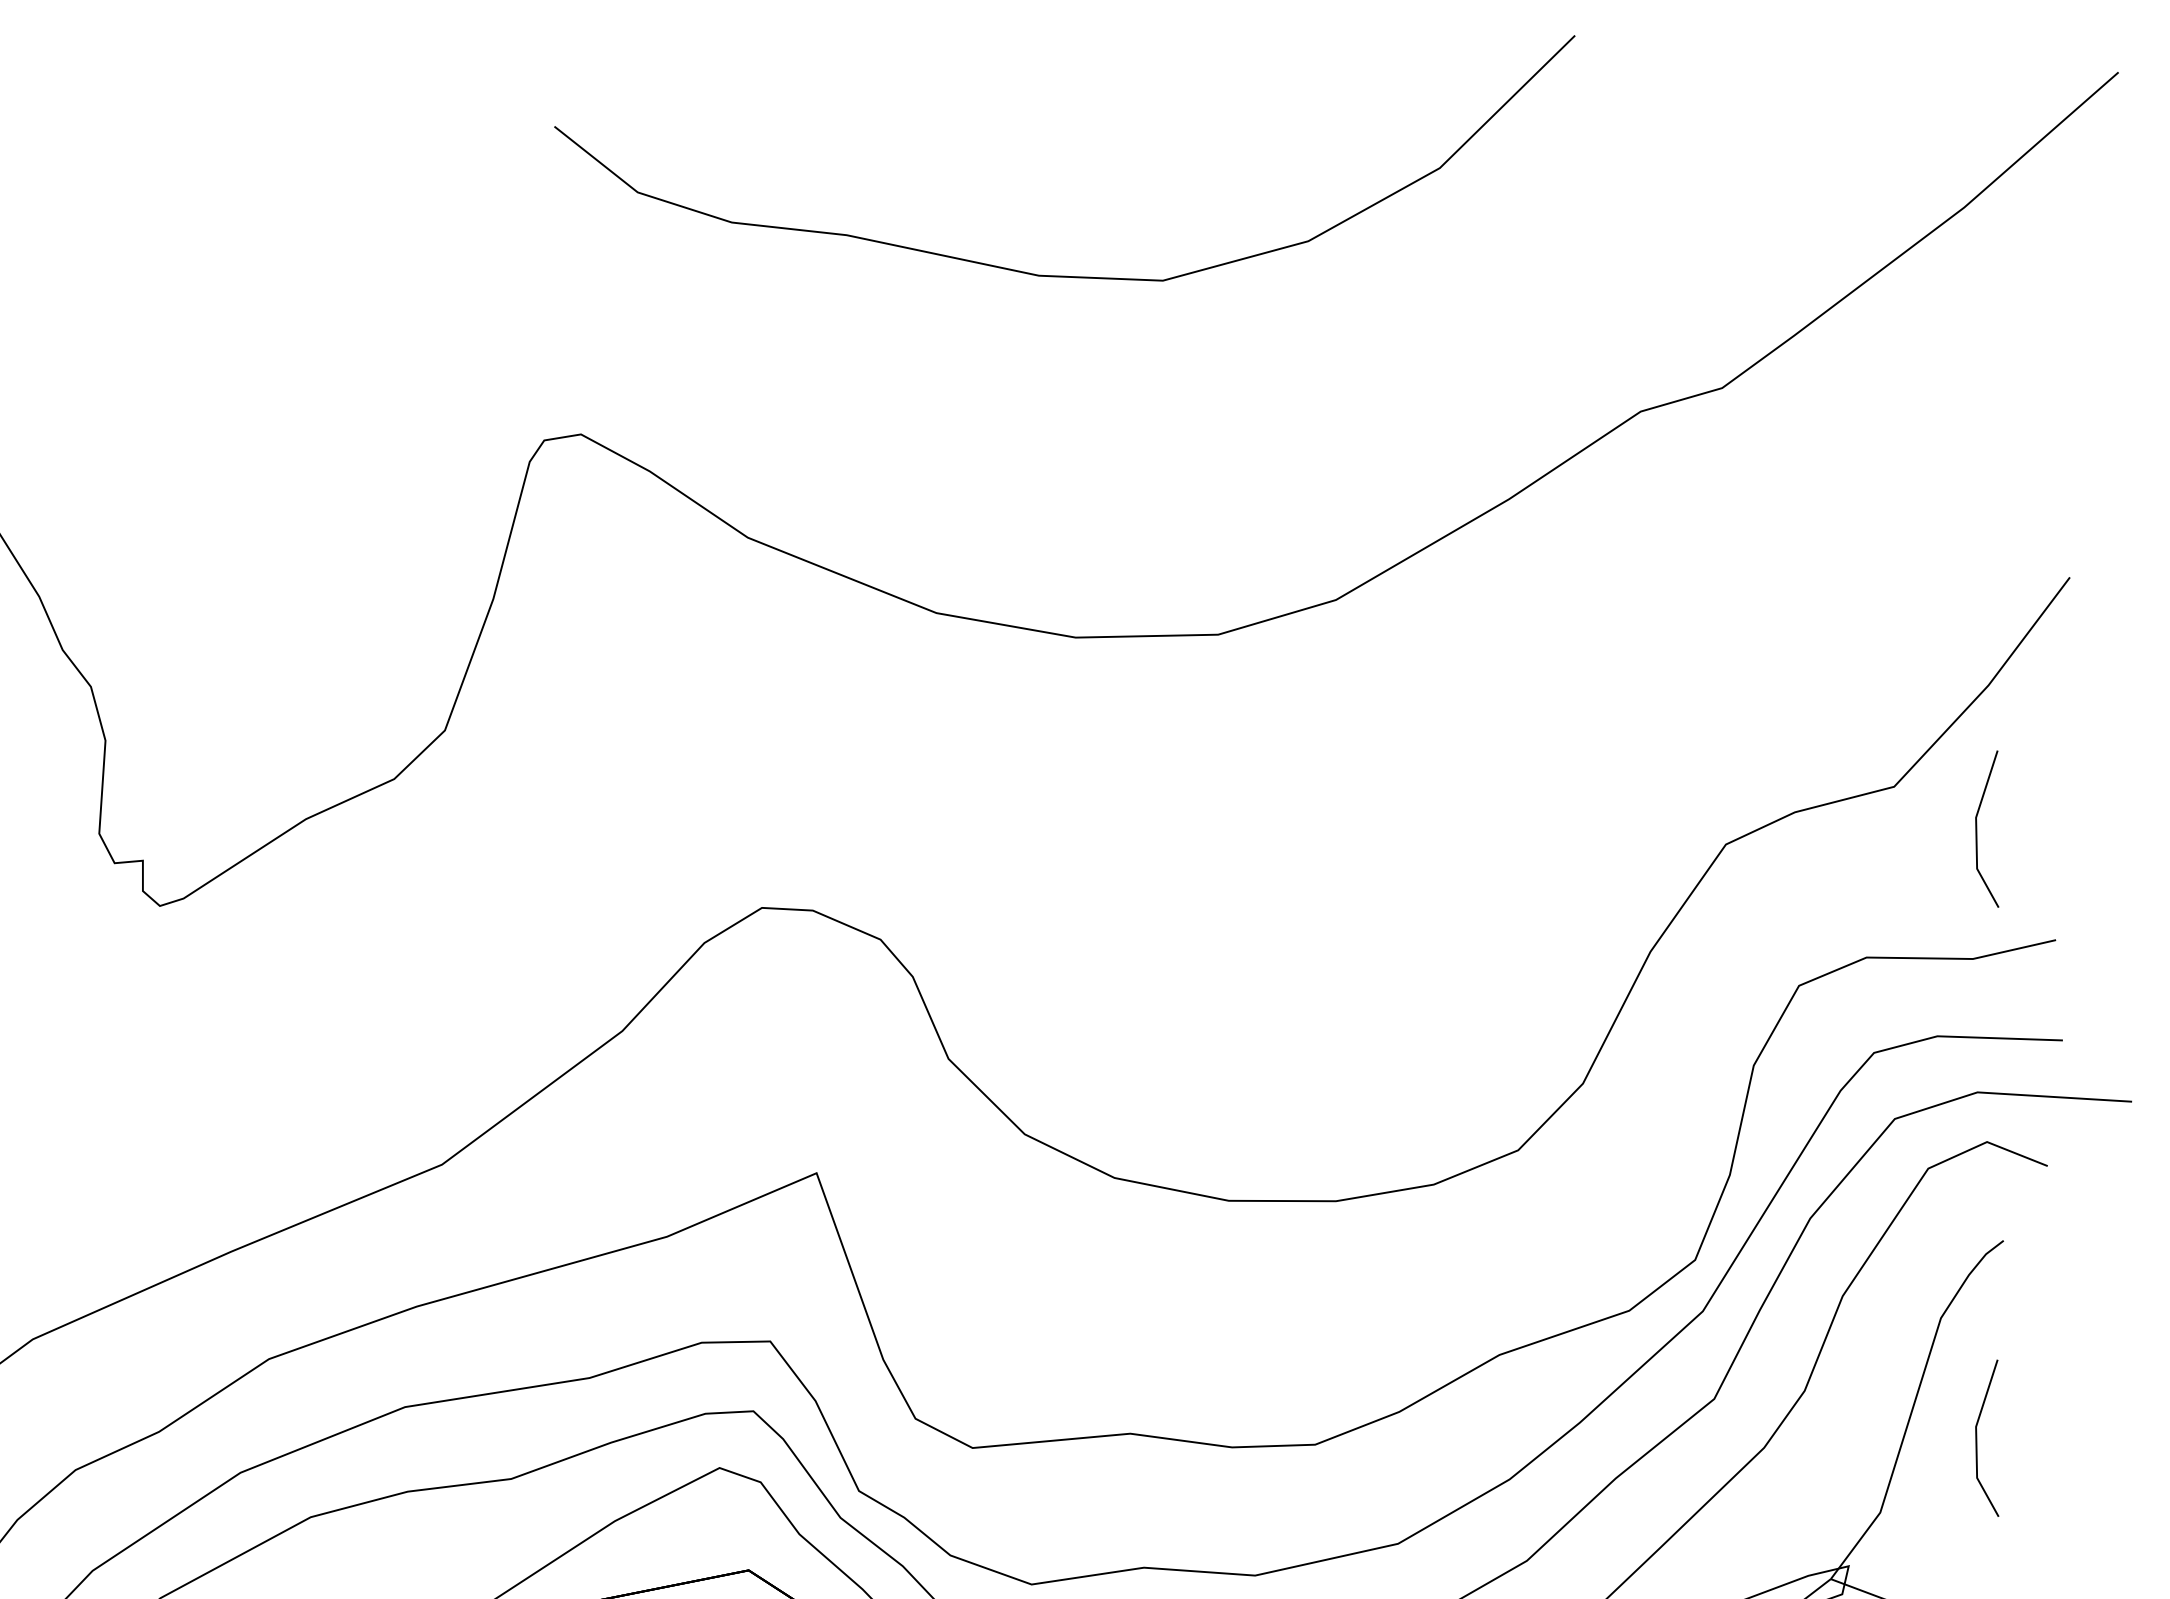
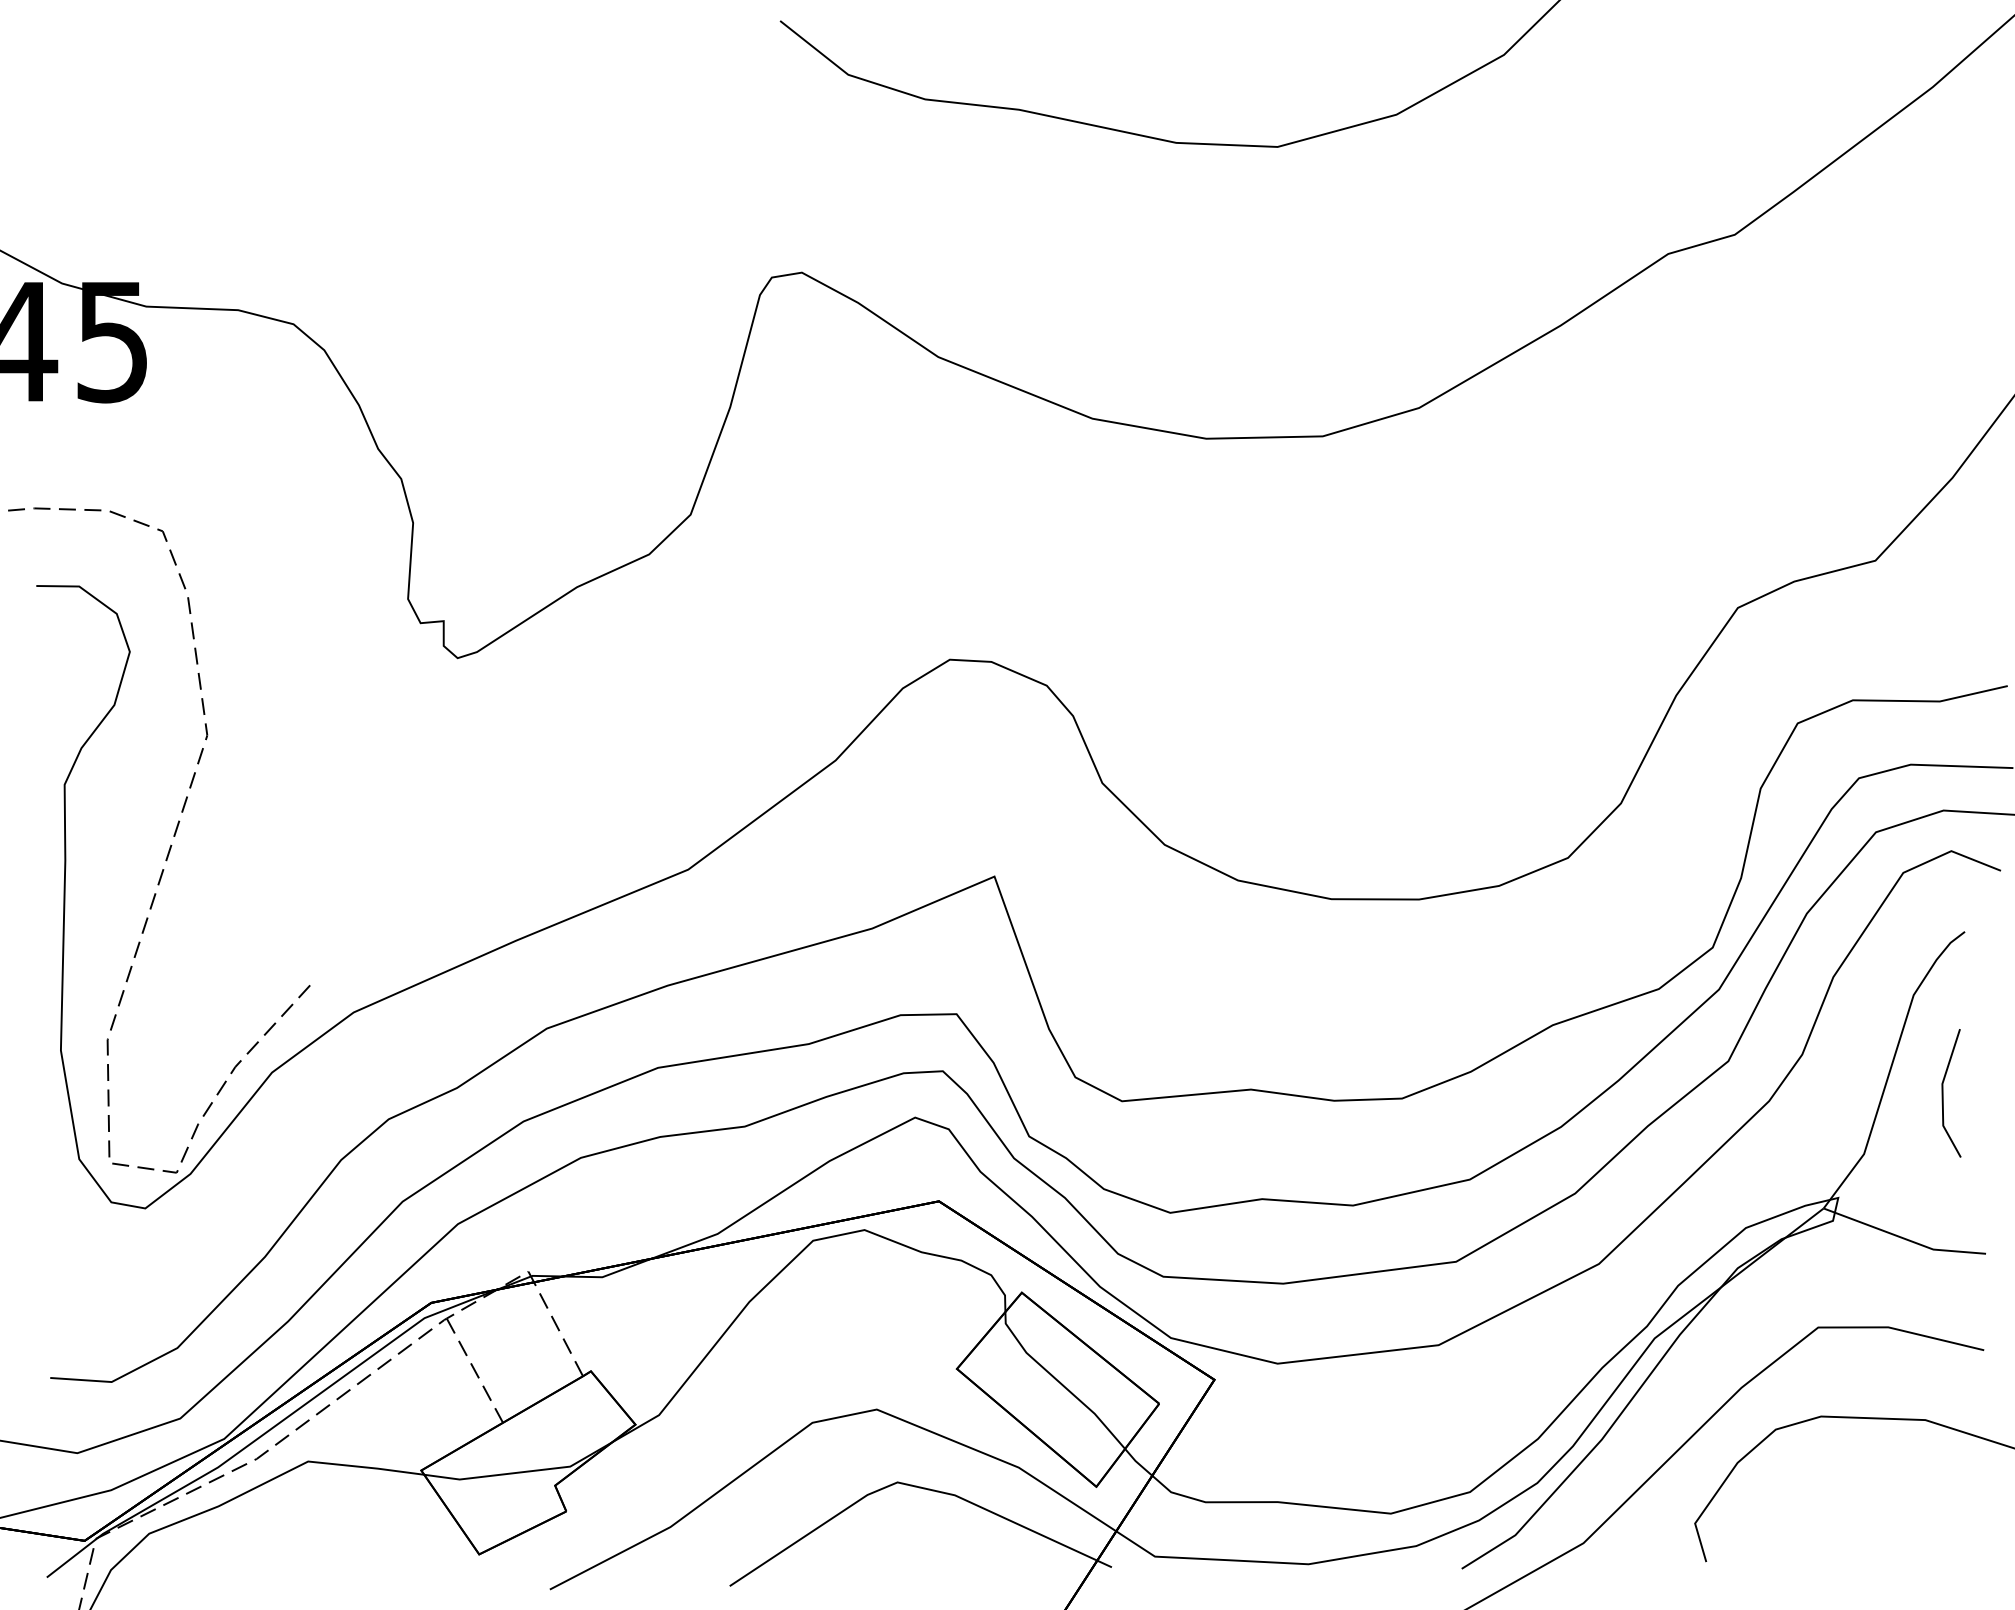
line: (1977, 829) -> (1943, 595), removed

